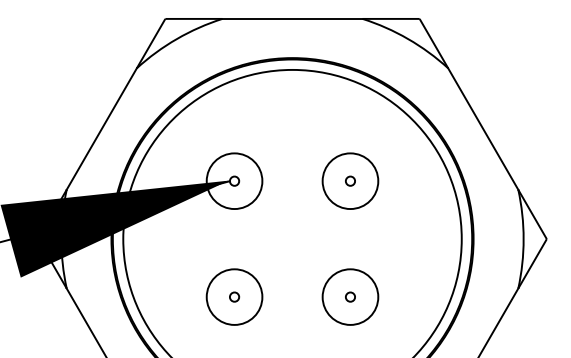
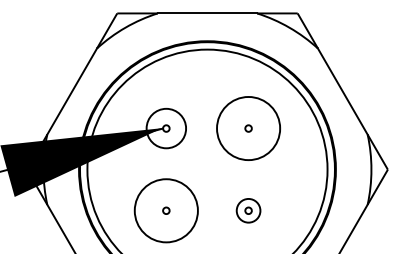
circle: (350, 181) -> (248, 128), size x1.6
circle: (234, 296) -> (166, 210), size x1.6
circle: (350, 296) -> (248, 210), size x0.6

